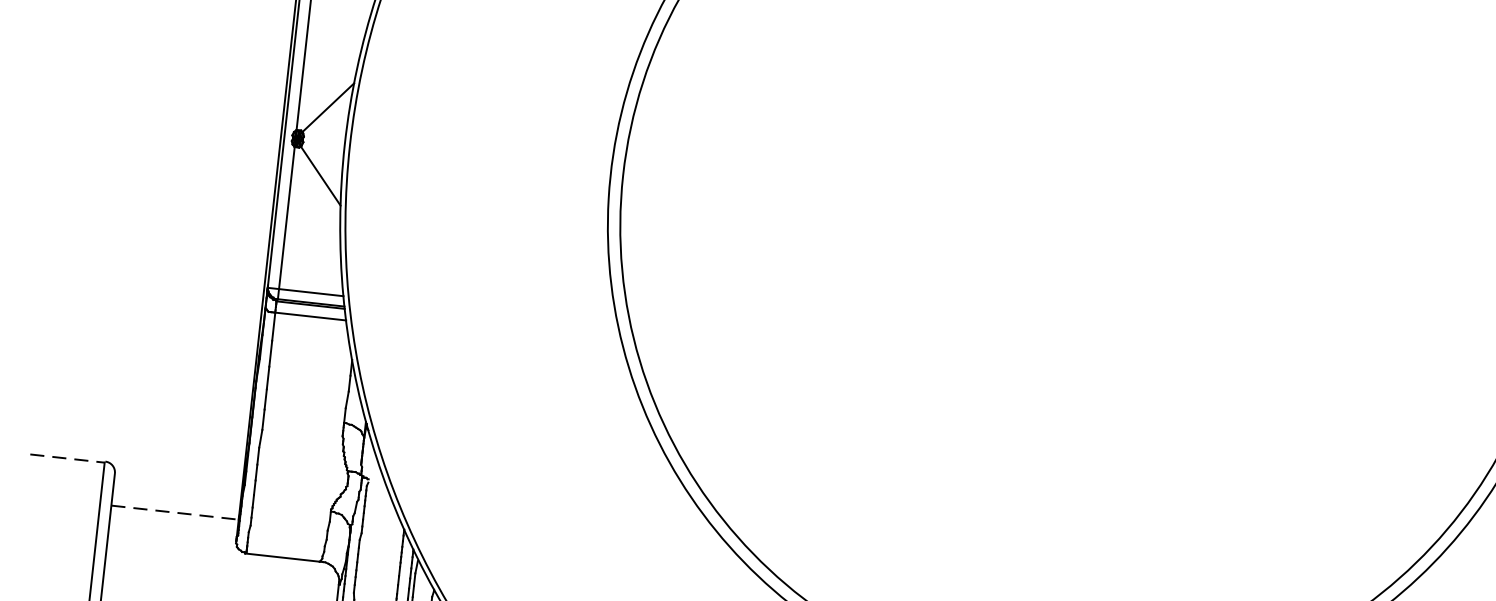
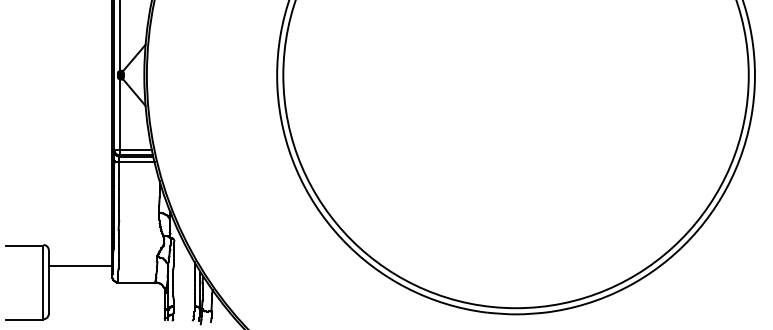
line: (67, 458) -> (24, 245), dashed -> solid
line: (174, 512) -> (80, 266), dashed -> solid

